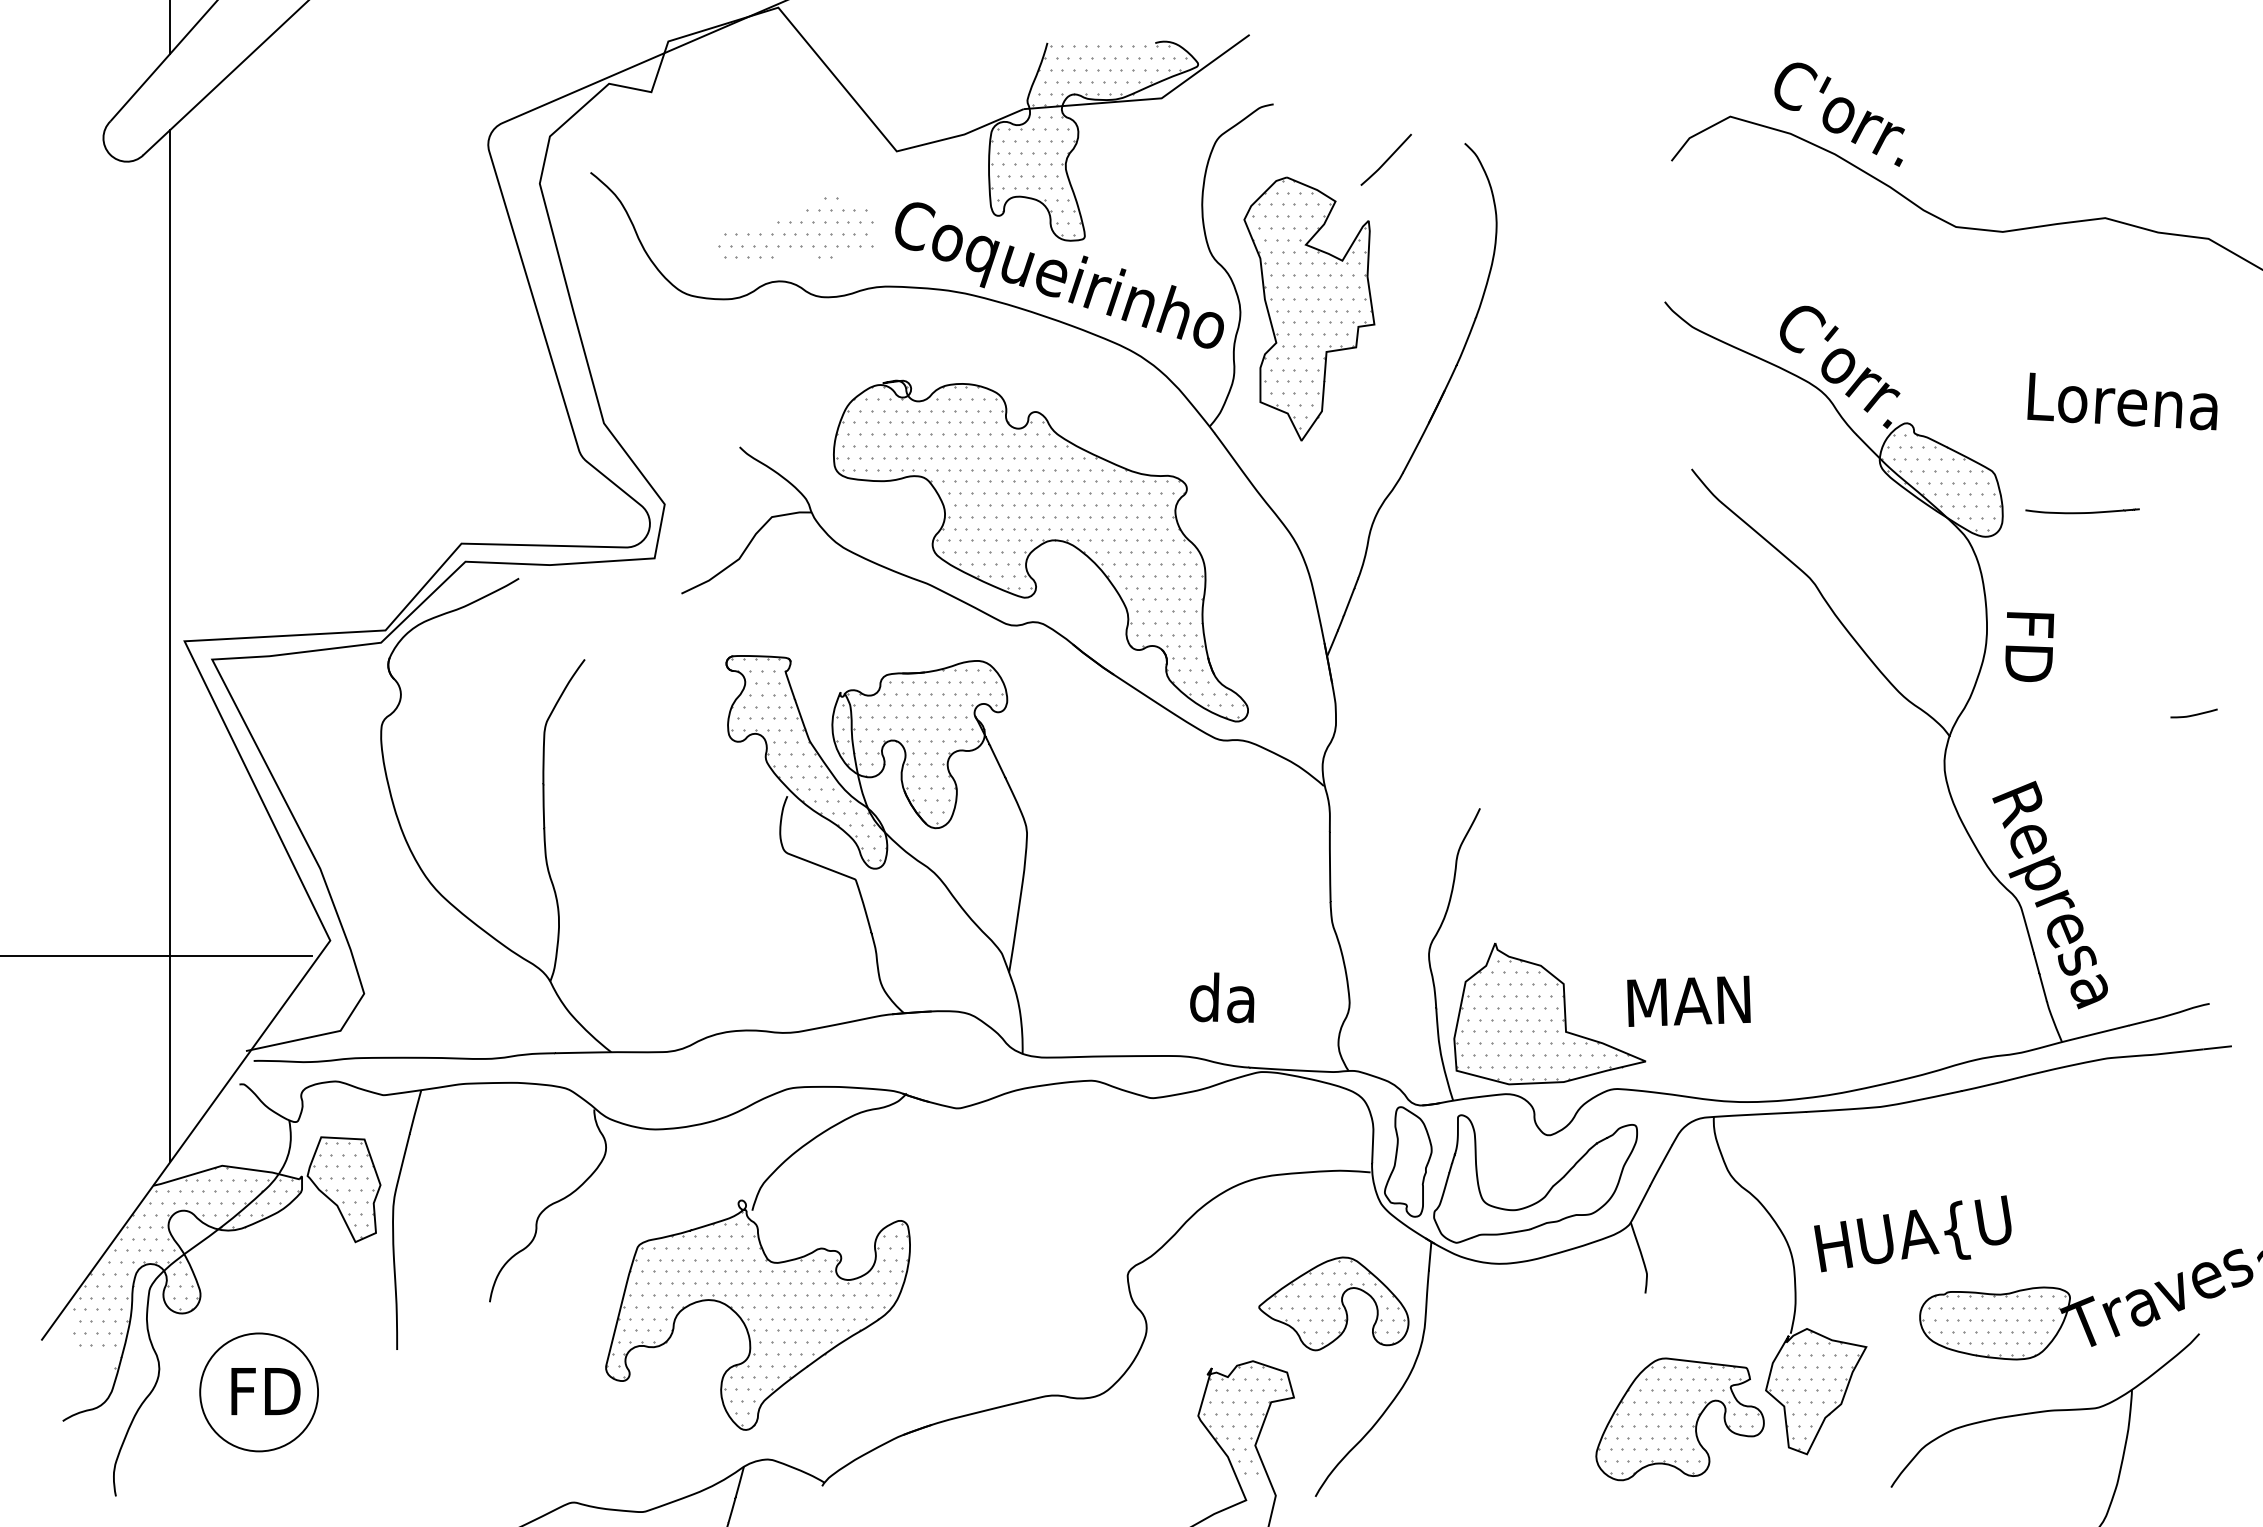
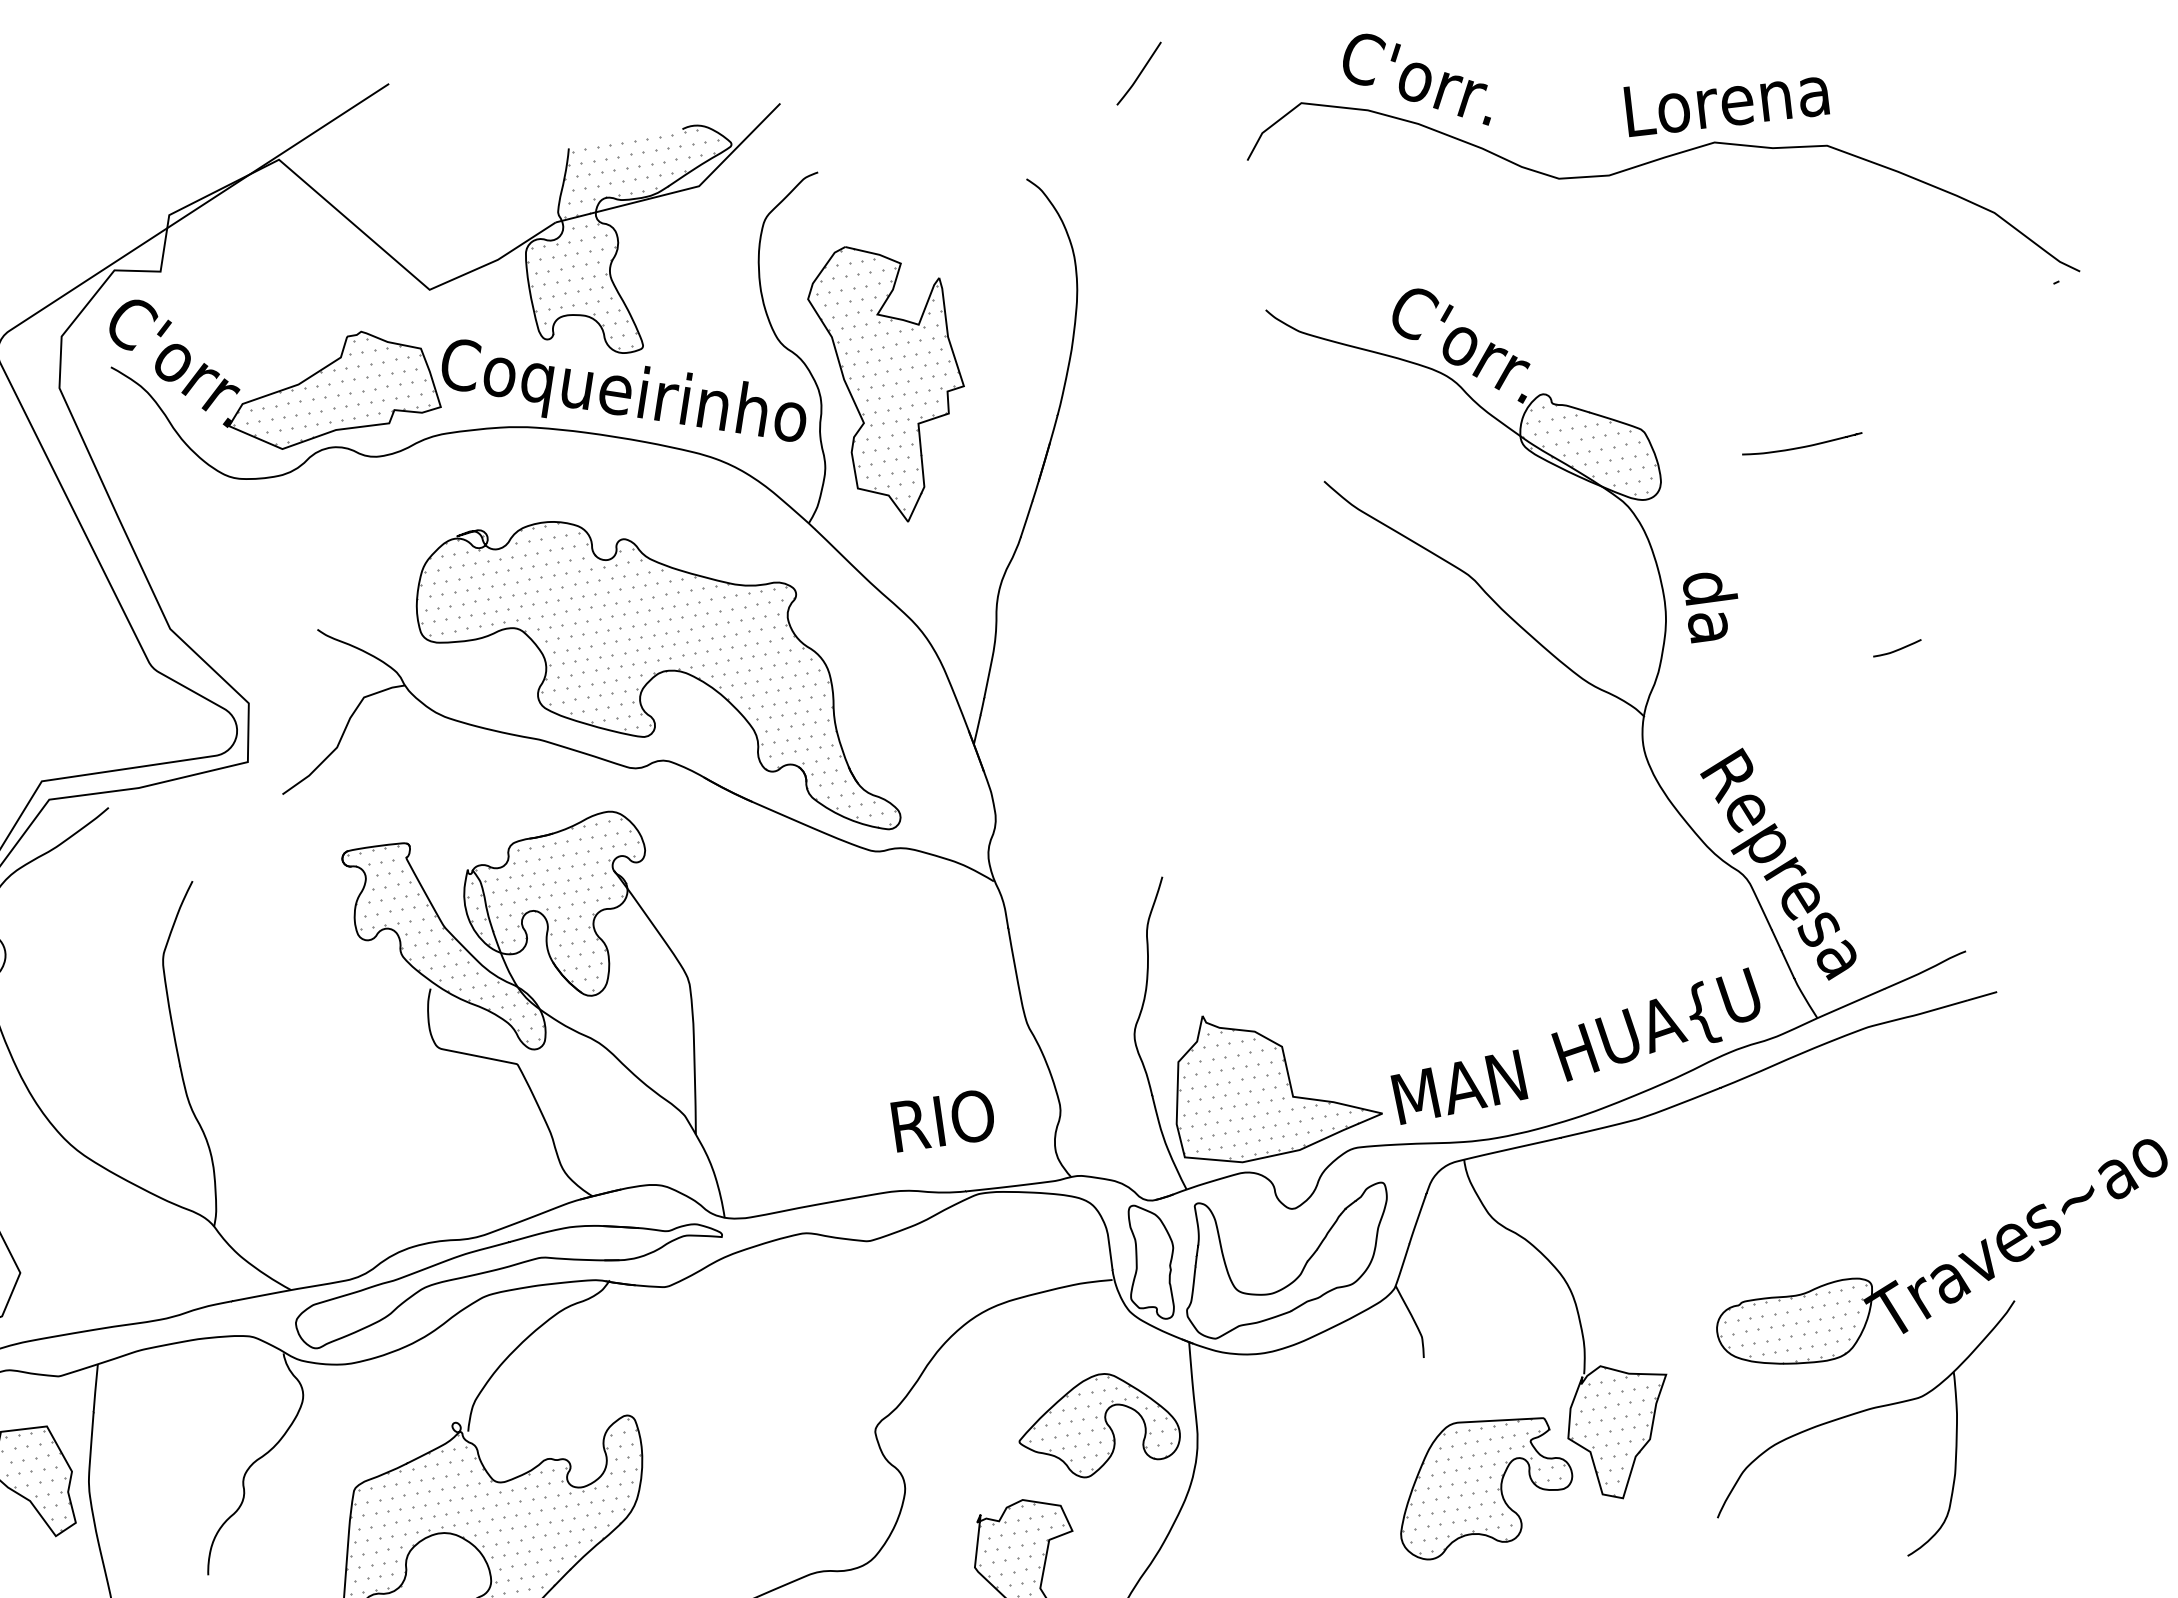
curve: (1386, 159) -> (1139, 73), moved
part: (744, 219) -> (281, 388), added
text: (2122, 401) -> (1726, 100), moved
curve: (2082, 512) -> (1802, 446), moved
text: (2029, 647) -> (1712, 608), FD -> da
text: (1238, 998) -> (942, 1120), da -> RIO
text: (1688, 1000) -> (1458, 1086), moved
part: (812, 1066) -> (505, 1268), added
text: (1912, 1233) -> (1656, 1024), moved

